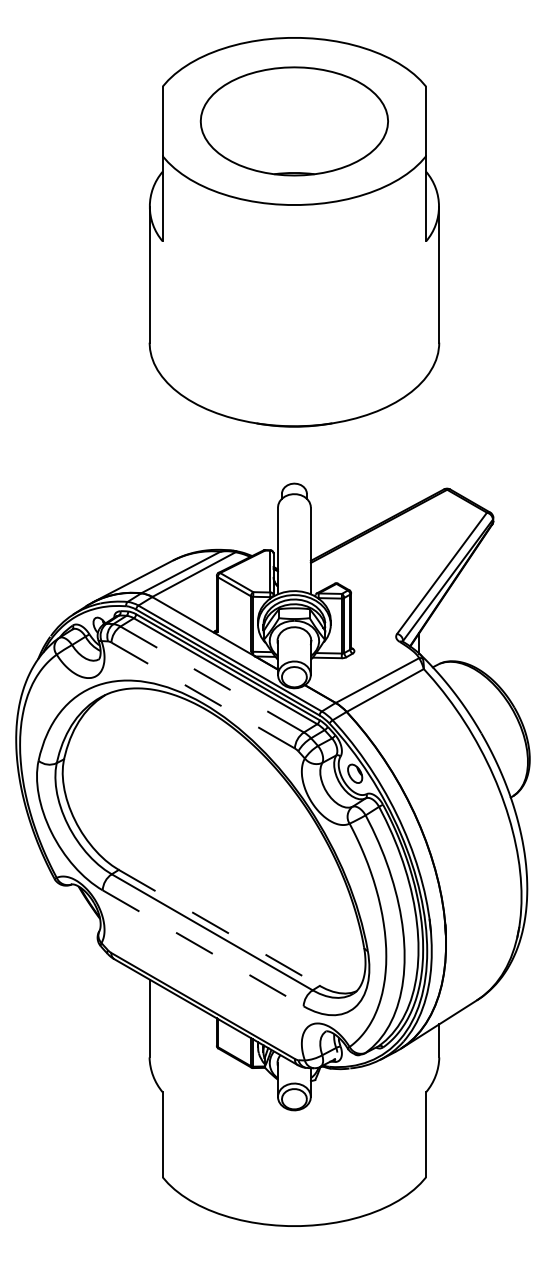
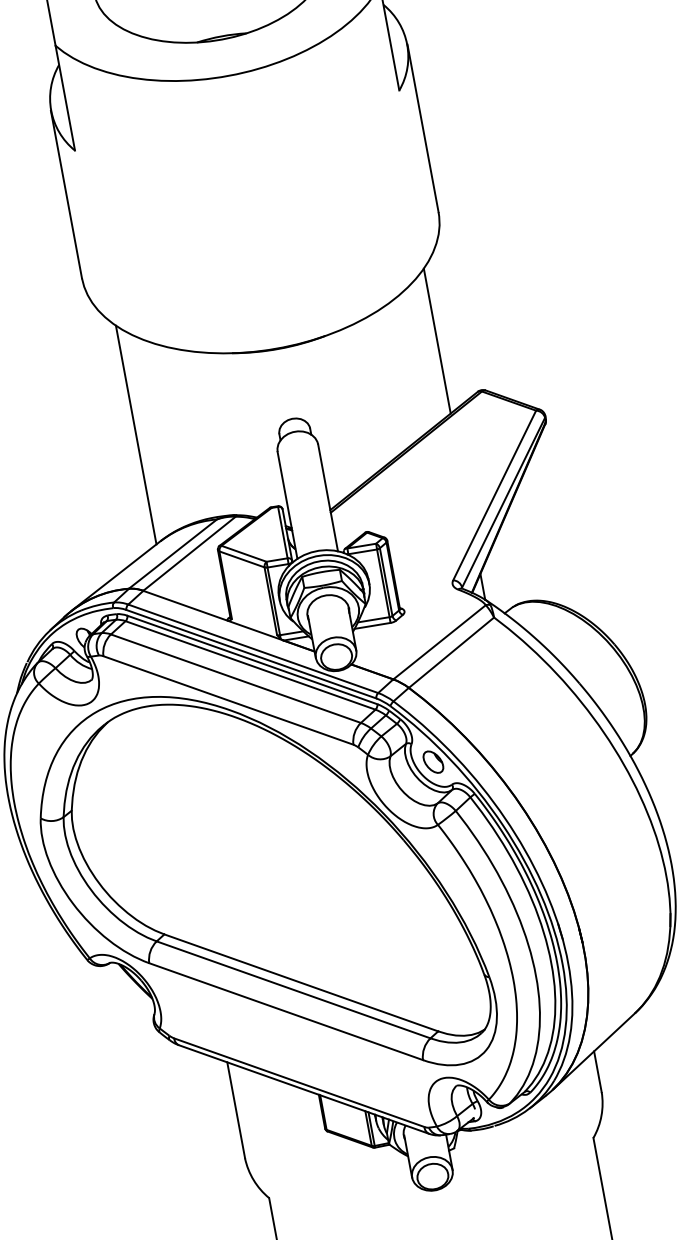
line: (419, 443) -> (437, 340), added
line: (169, 473) -> (136, 434), added
line: (212, 679) -> (236, 678), dashed -> solid
line: (203, 695) -> (228, 700), dashed -> solid
line: (219, 927) -> (301, 982), dashed -> solid
line: (203, 948) -> (286, 1011), dashed -> solid

